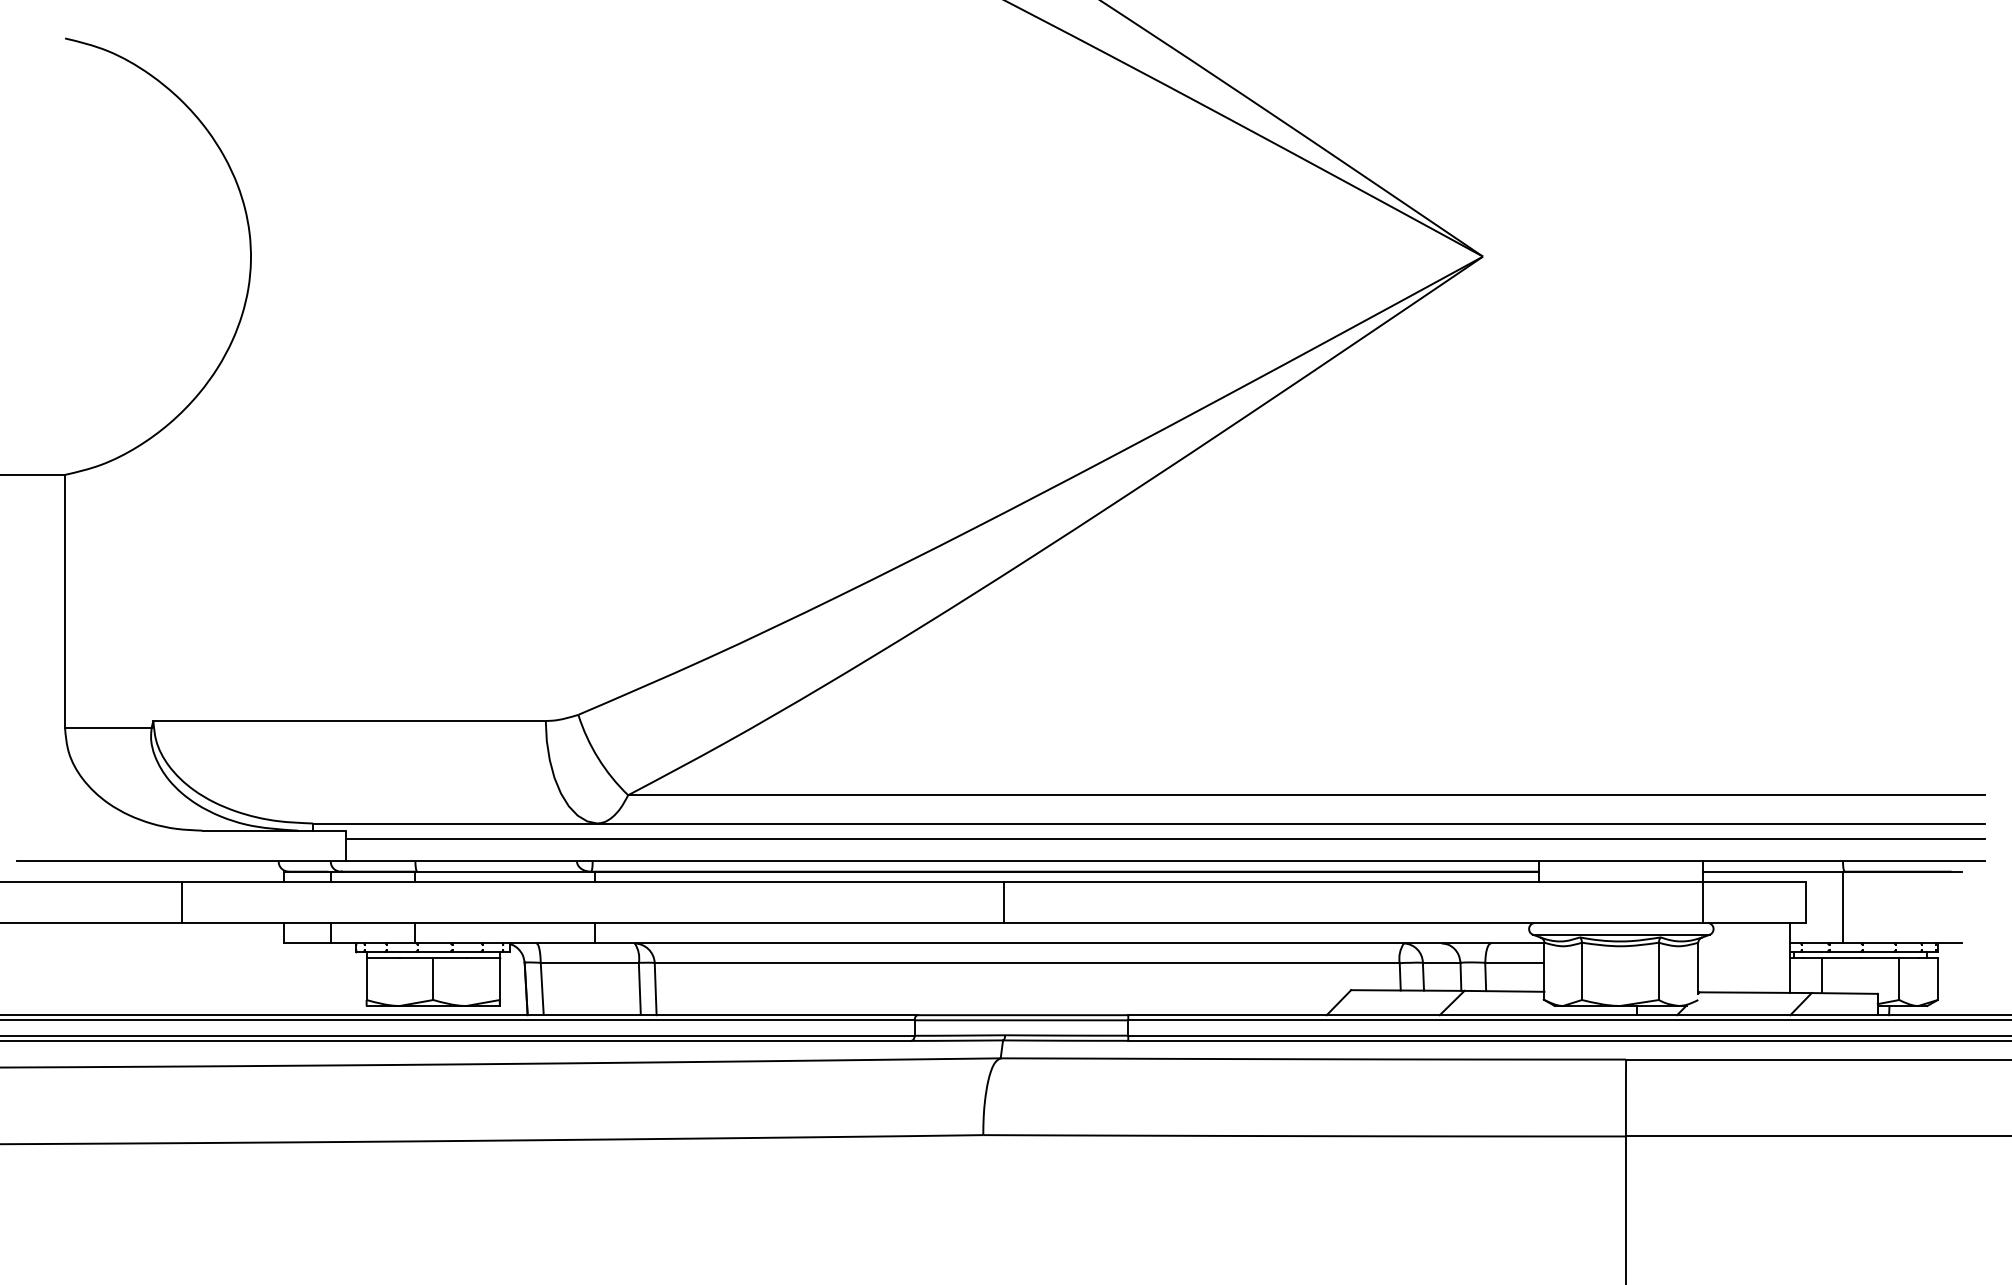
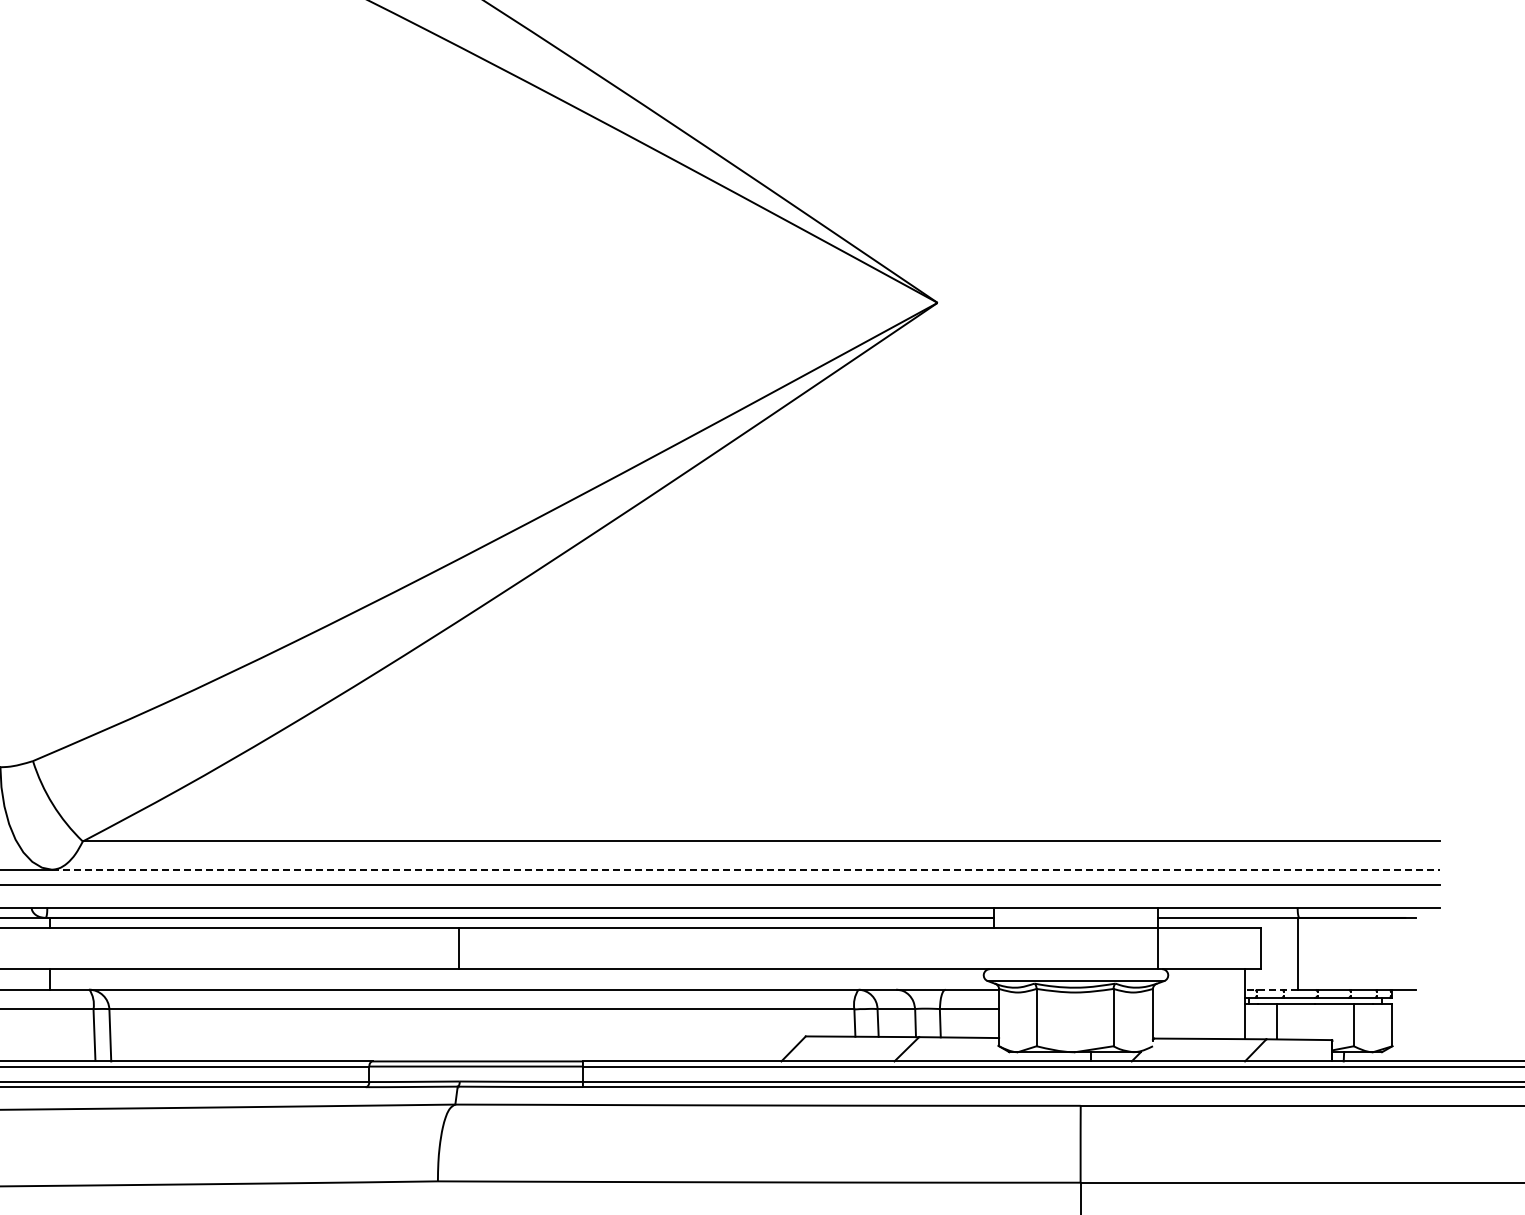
line: (1291, 823) -> (746, 869), solid -> dashed
line: (1816, 943) -> (1271, 989), solid -> dashed

